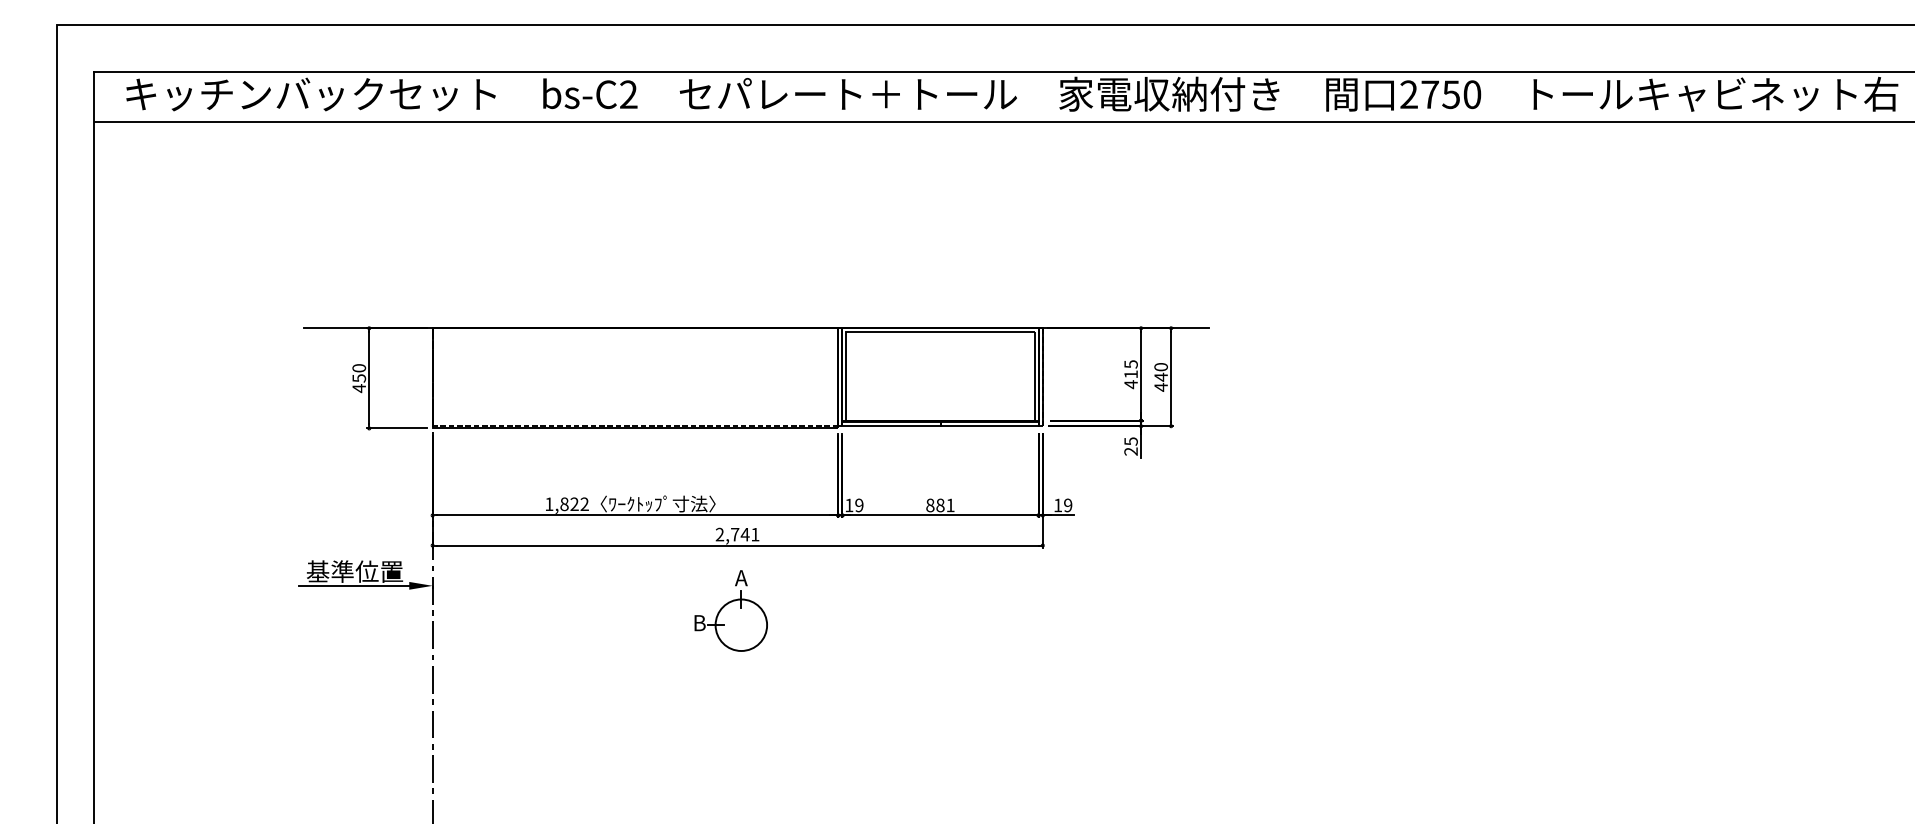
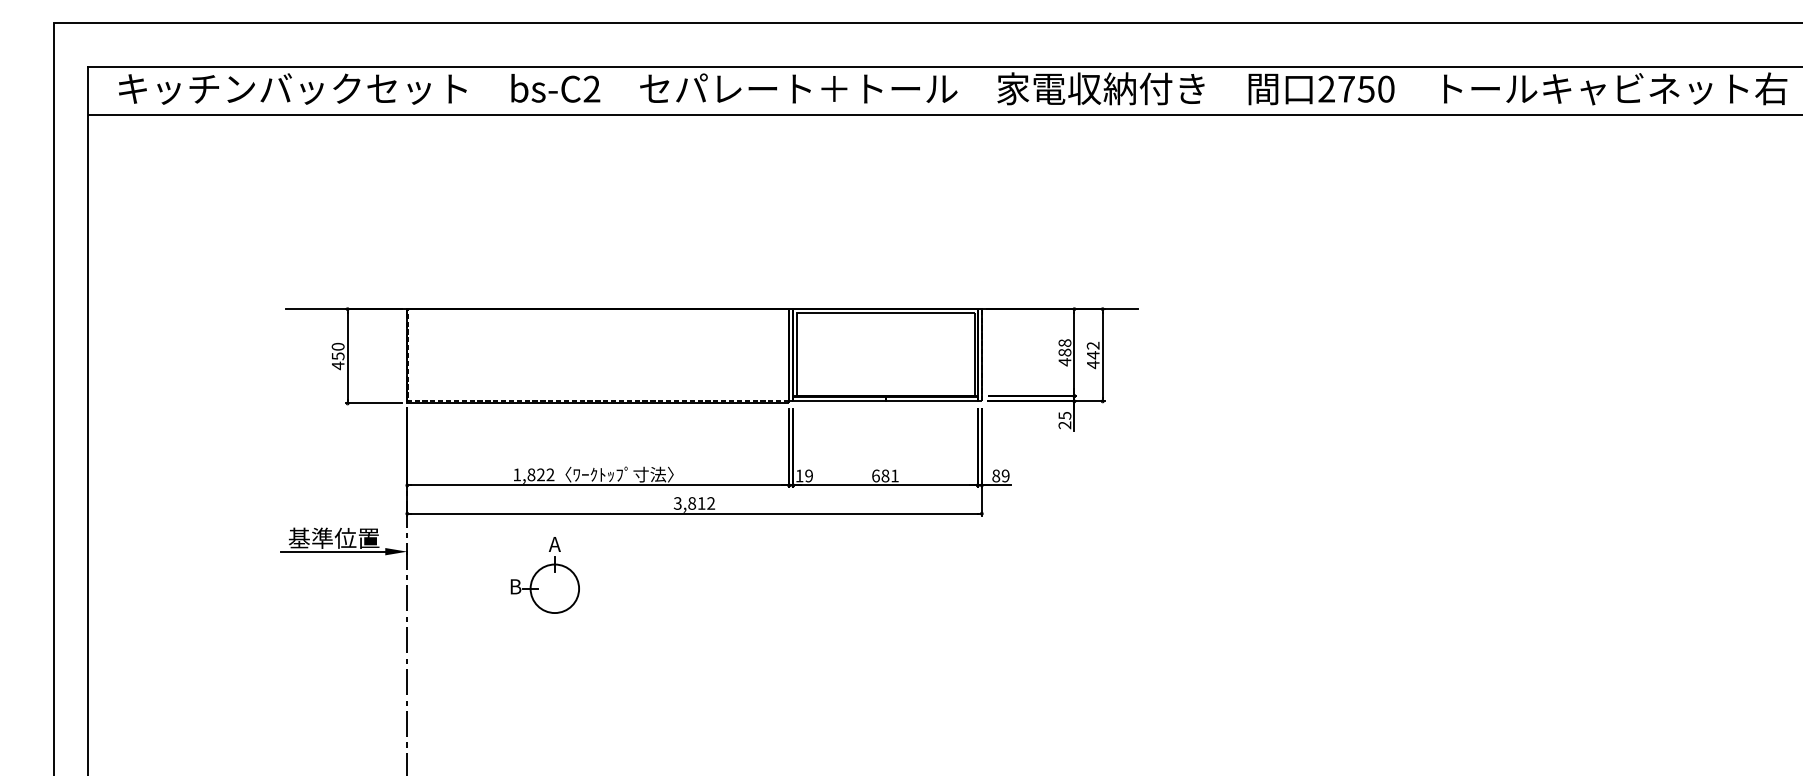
text: (1160, 367) -> (1092, 346), 440 -> 442
text: (1130, 369) -> (1064, 347), 415 -> 488
text: (930, 505) -> (876, 476), 881 -> 681
text: (1058, 505) -> (996, 476), 19 -> 89
text: (737, 534) -> (694, 503), 2,741 -> 3,812
part: (730, 610) -> (544, 574), moved

